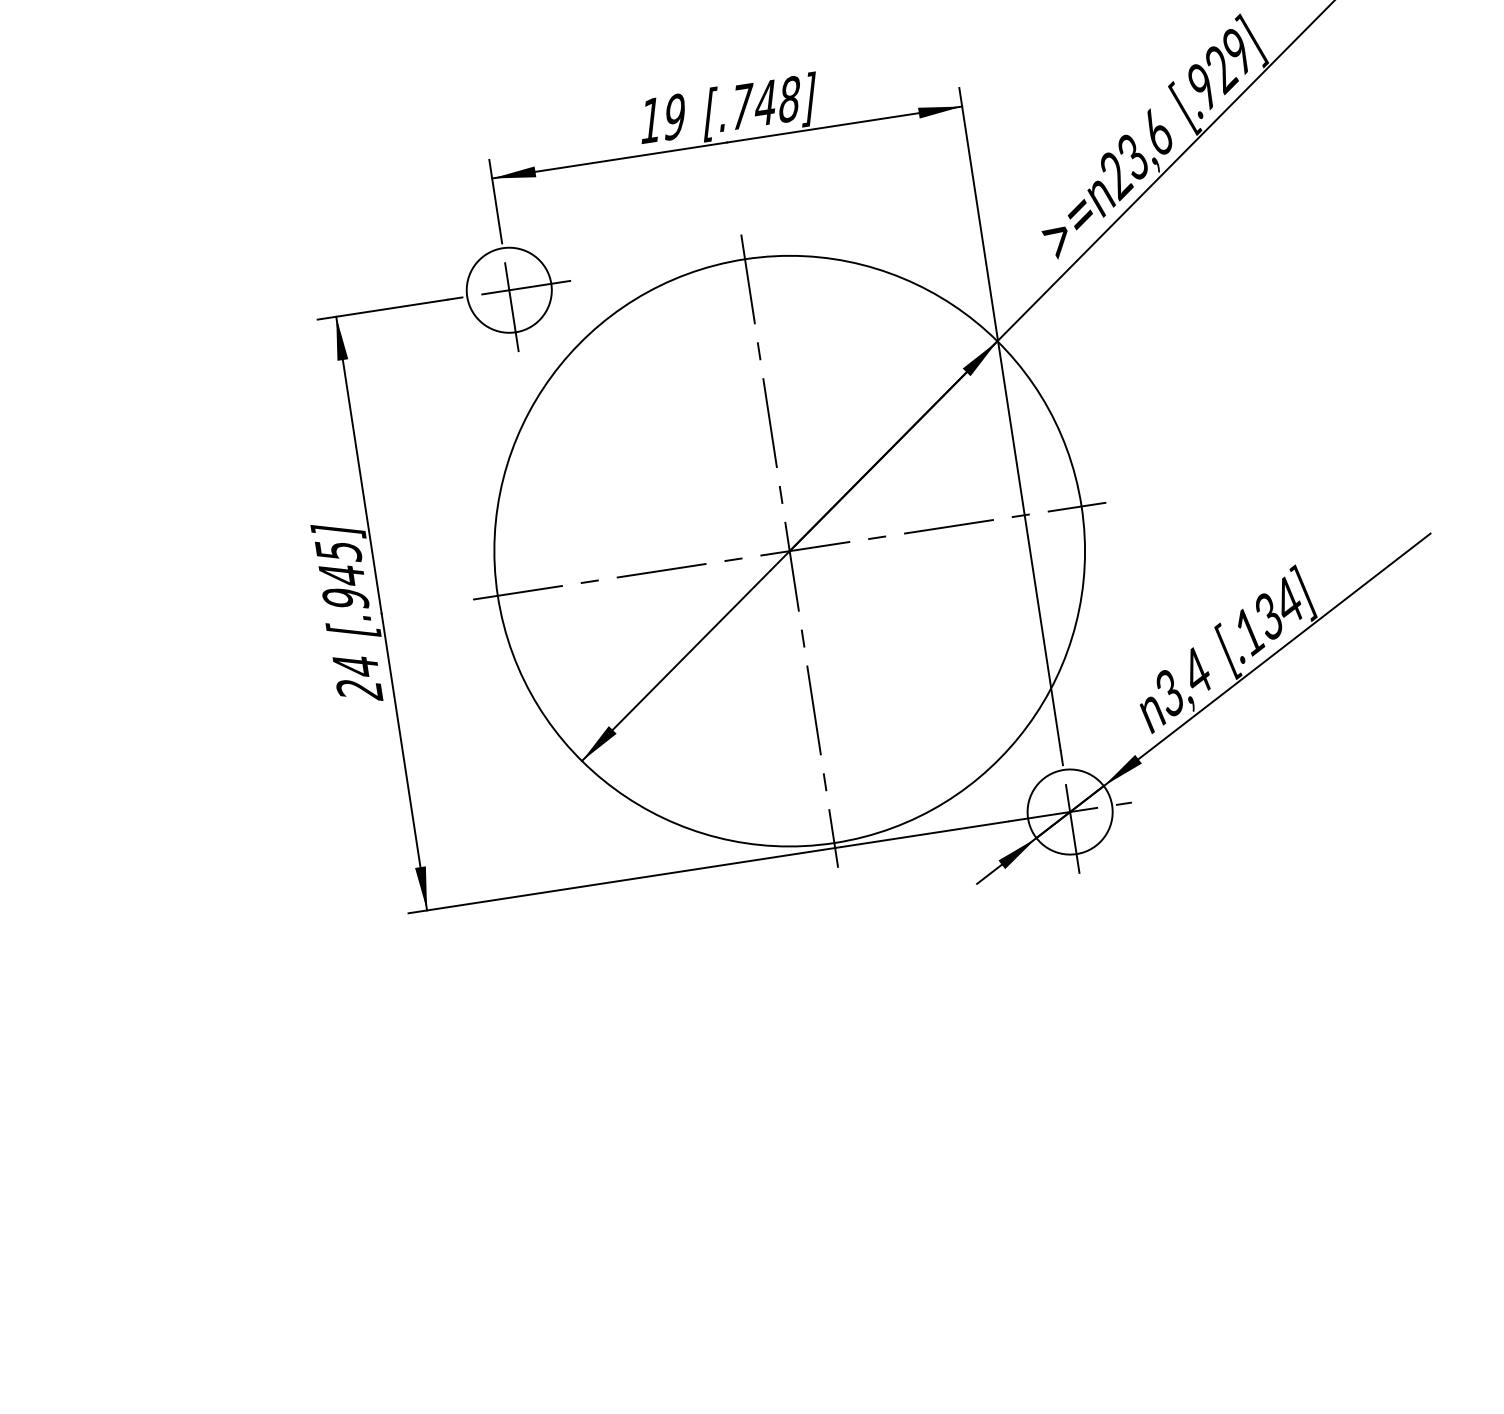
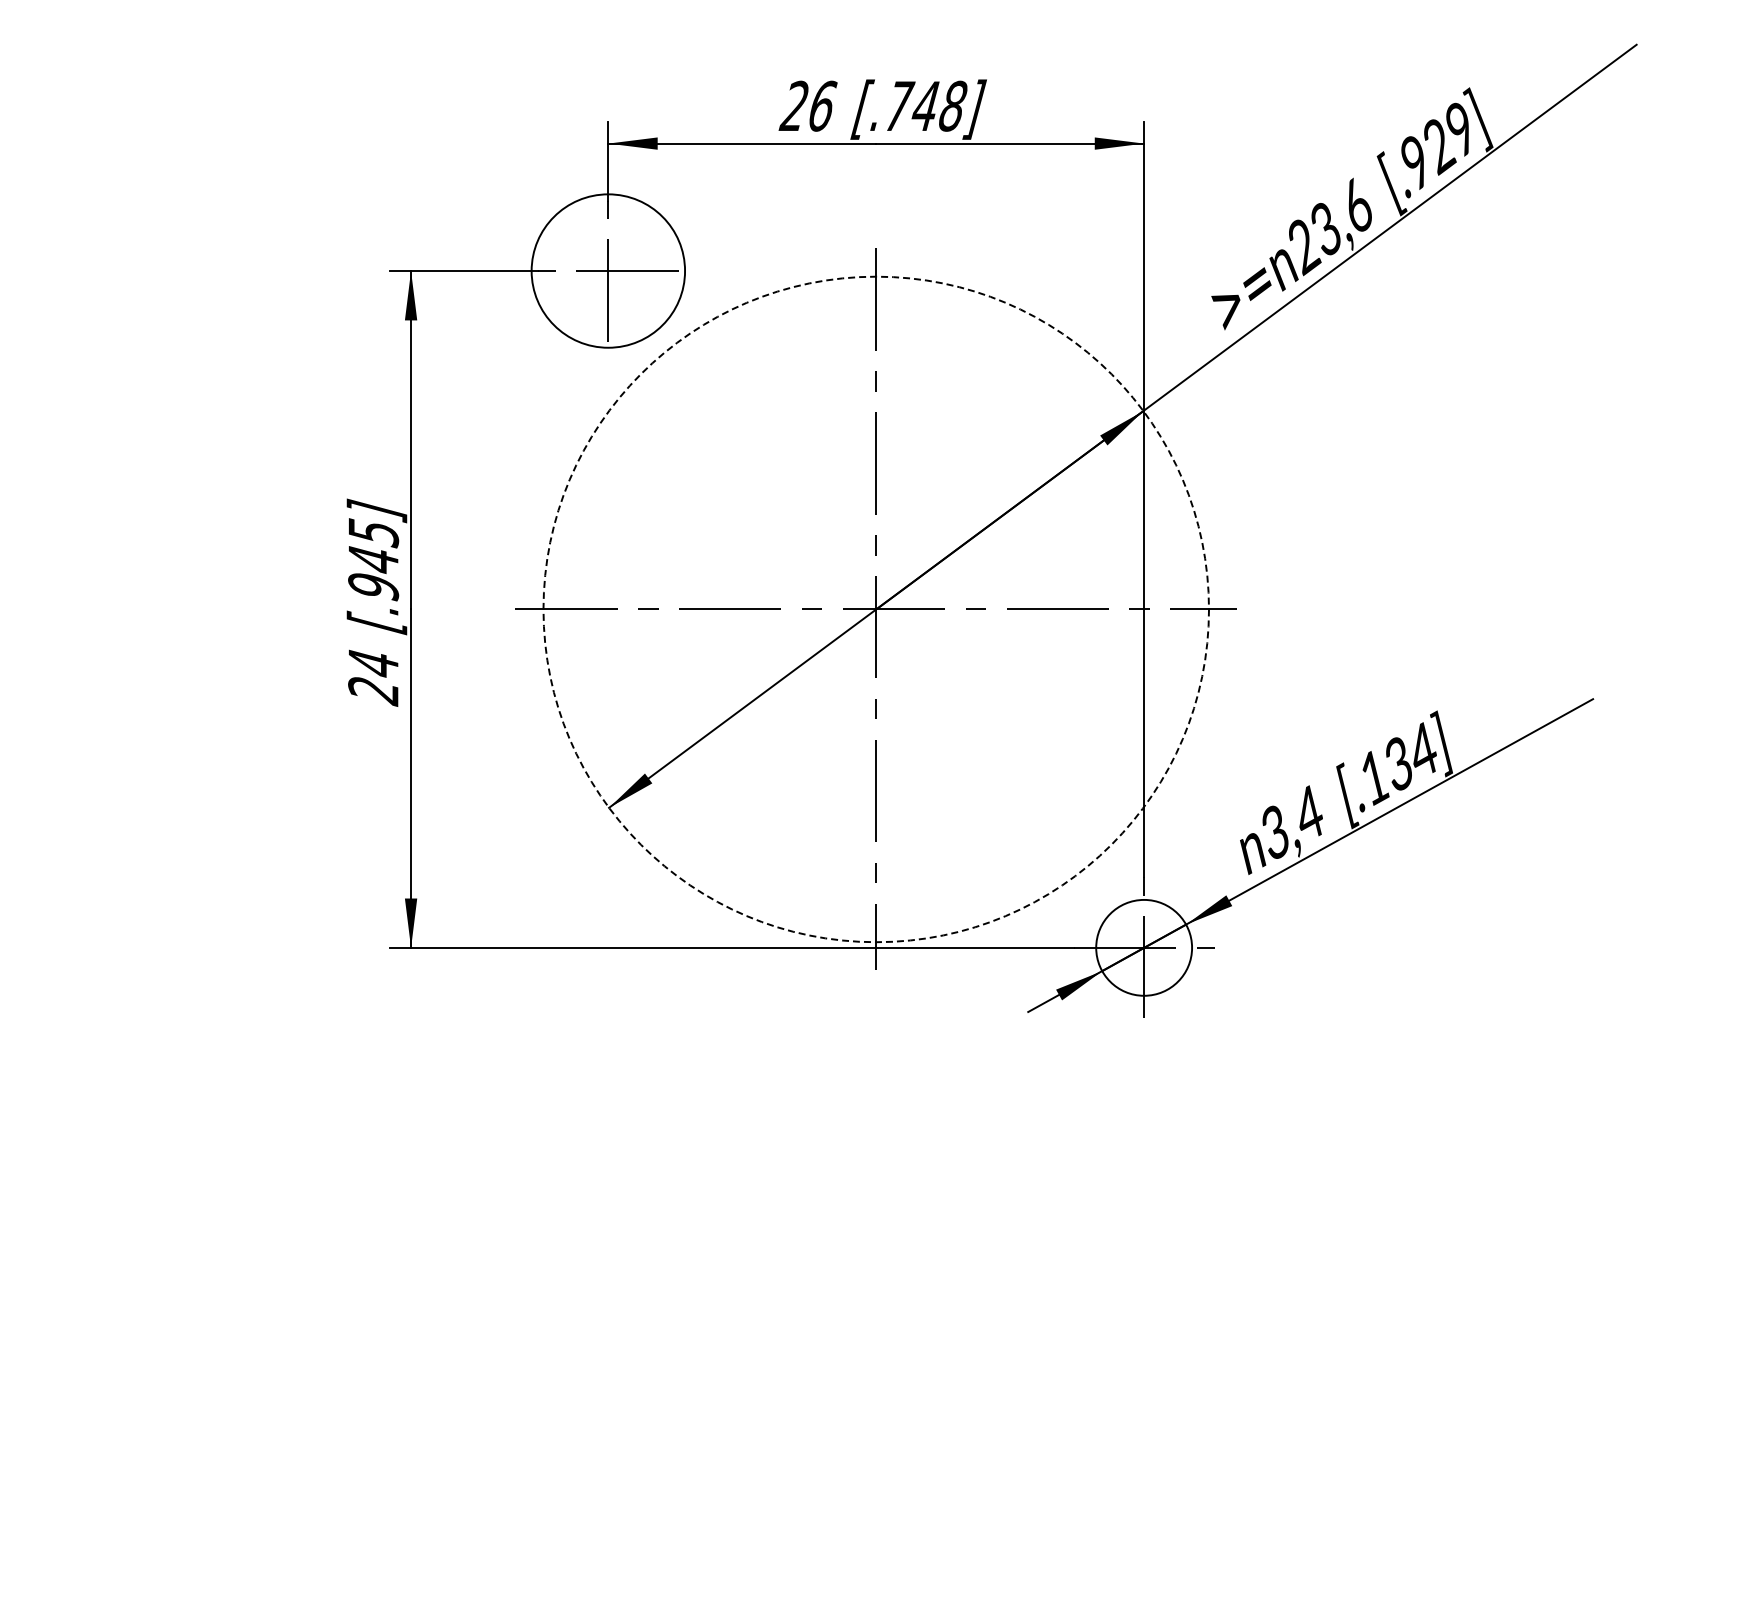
text: (661, 118) -> (807, 105), 19 -> 26
circle: (509, 290) -> (608, 271), size x1.6
circle: (789, 551) -> (876, 609), solid -> dashed

